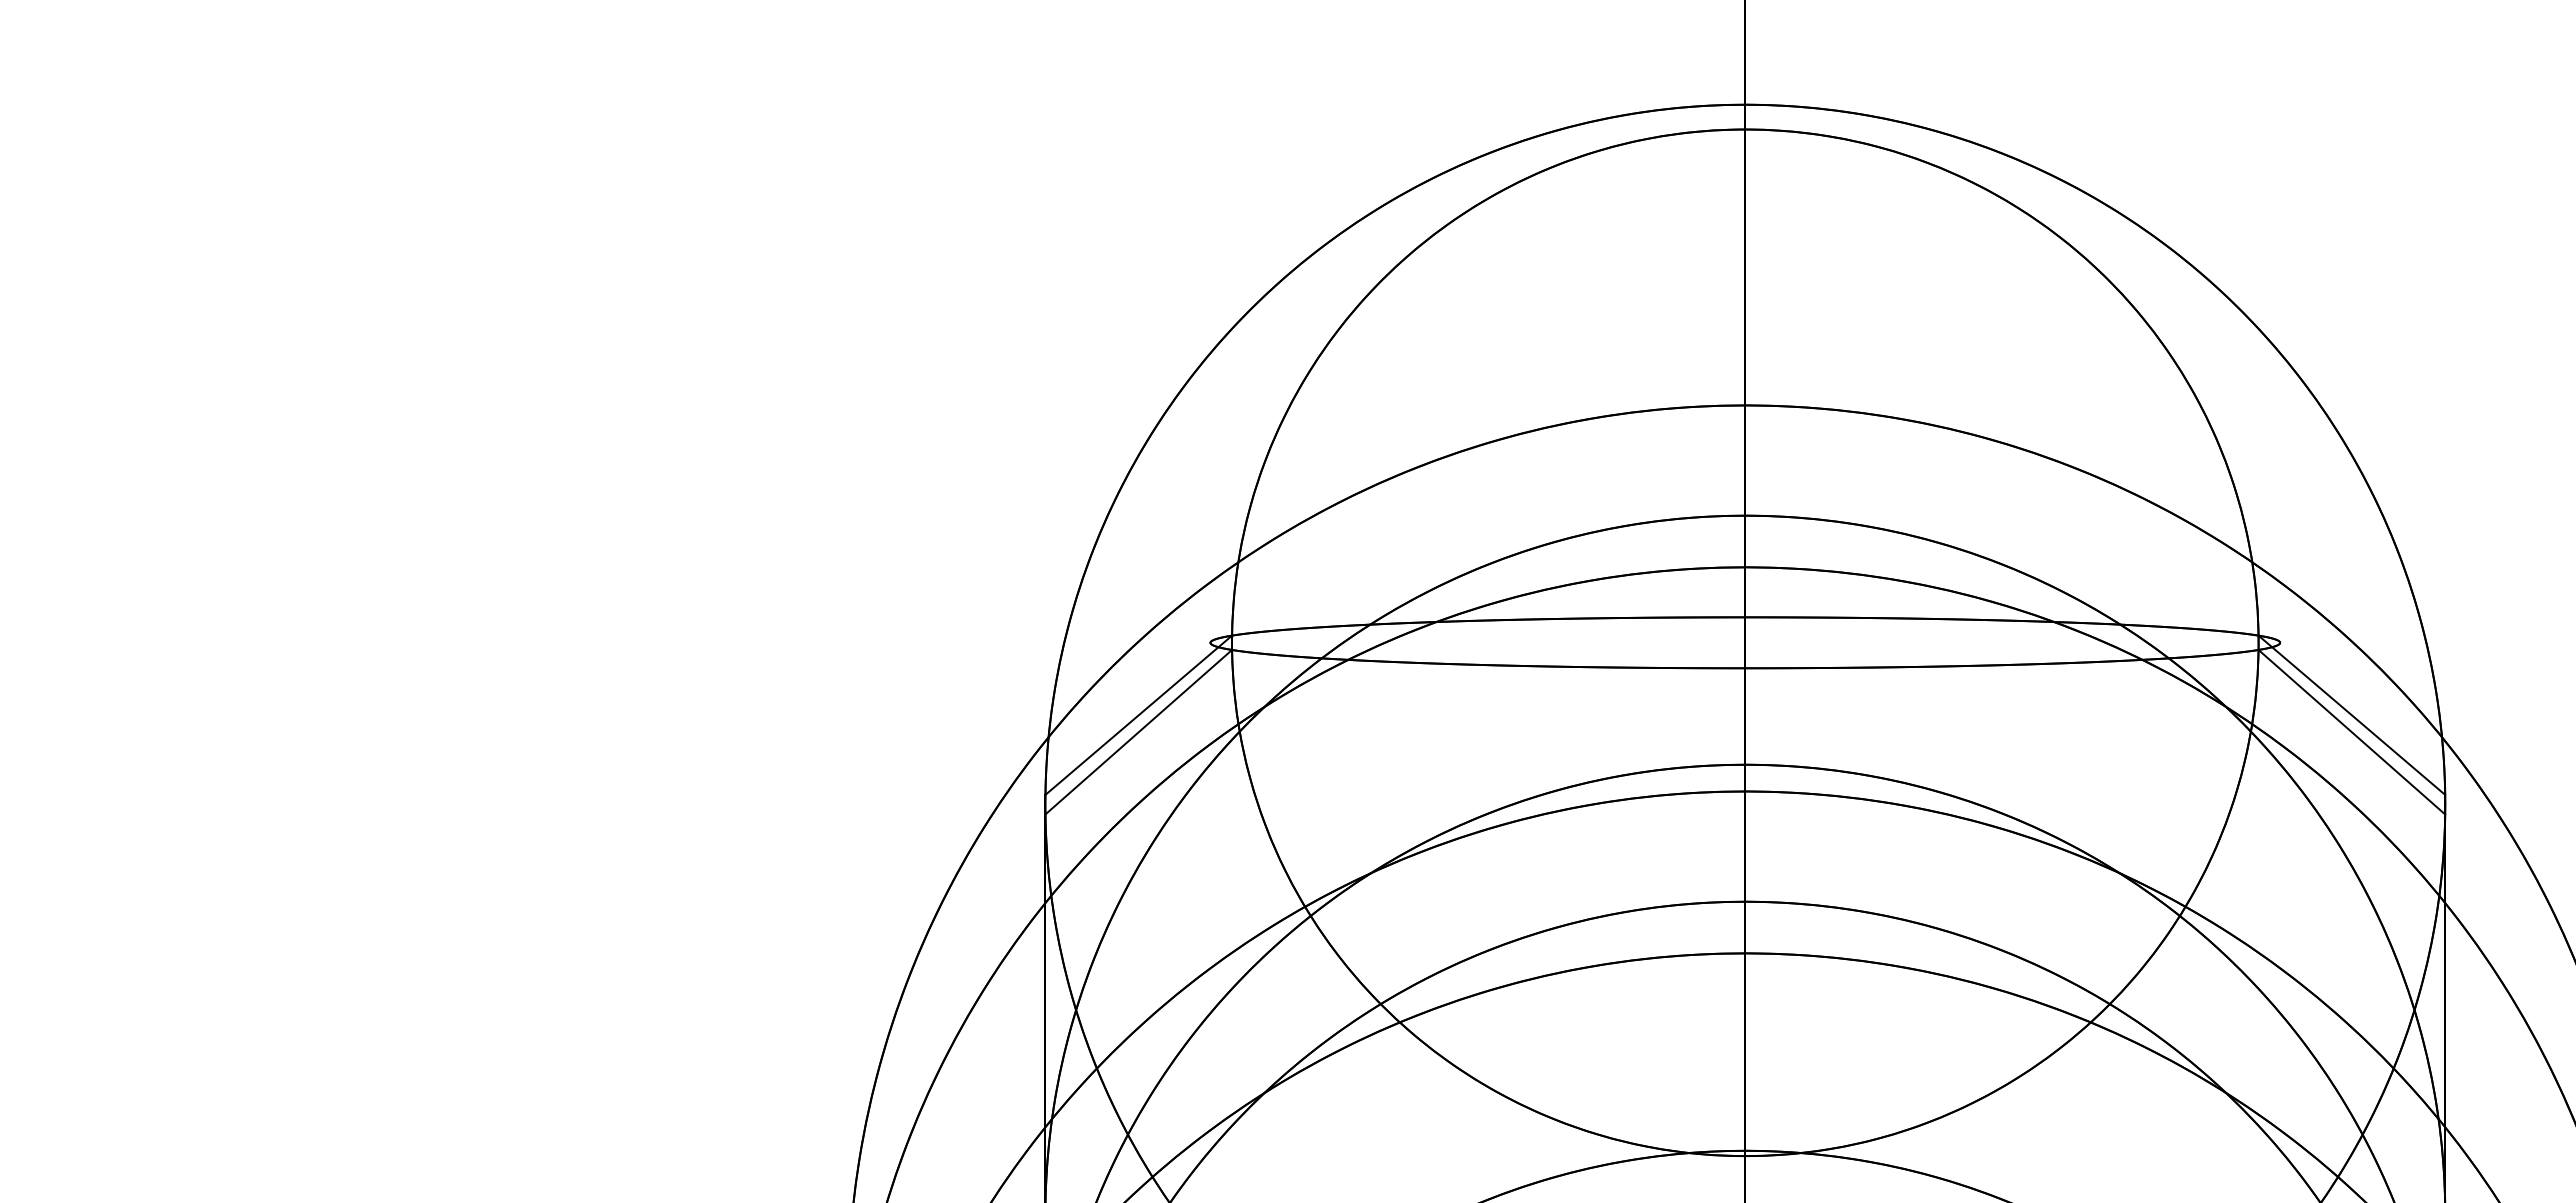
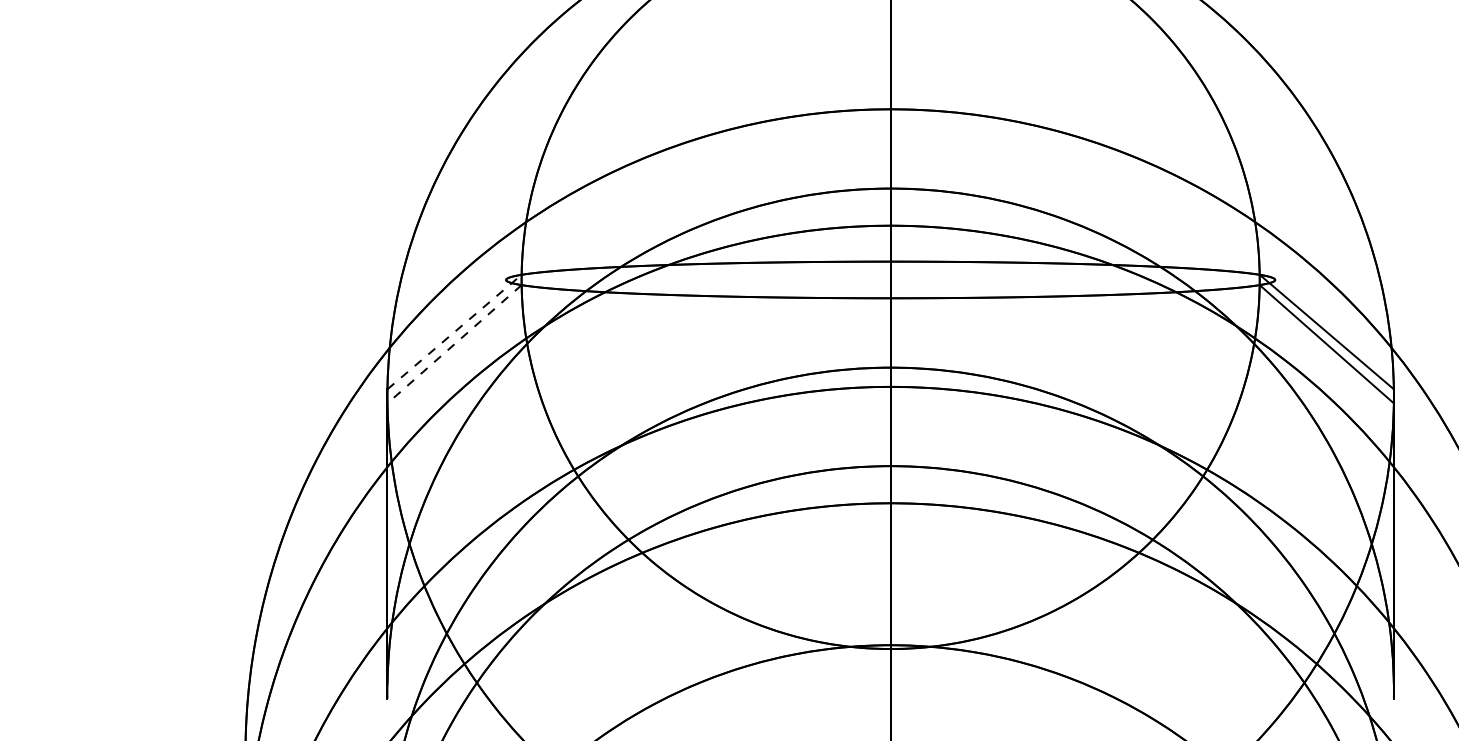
line: (1138, 715) -> (454, 332), solid -> dashed
line: (1138, 732) -> (454, 344), solid -> dashed

